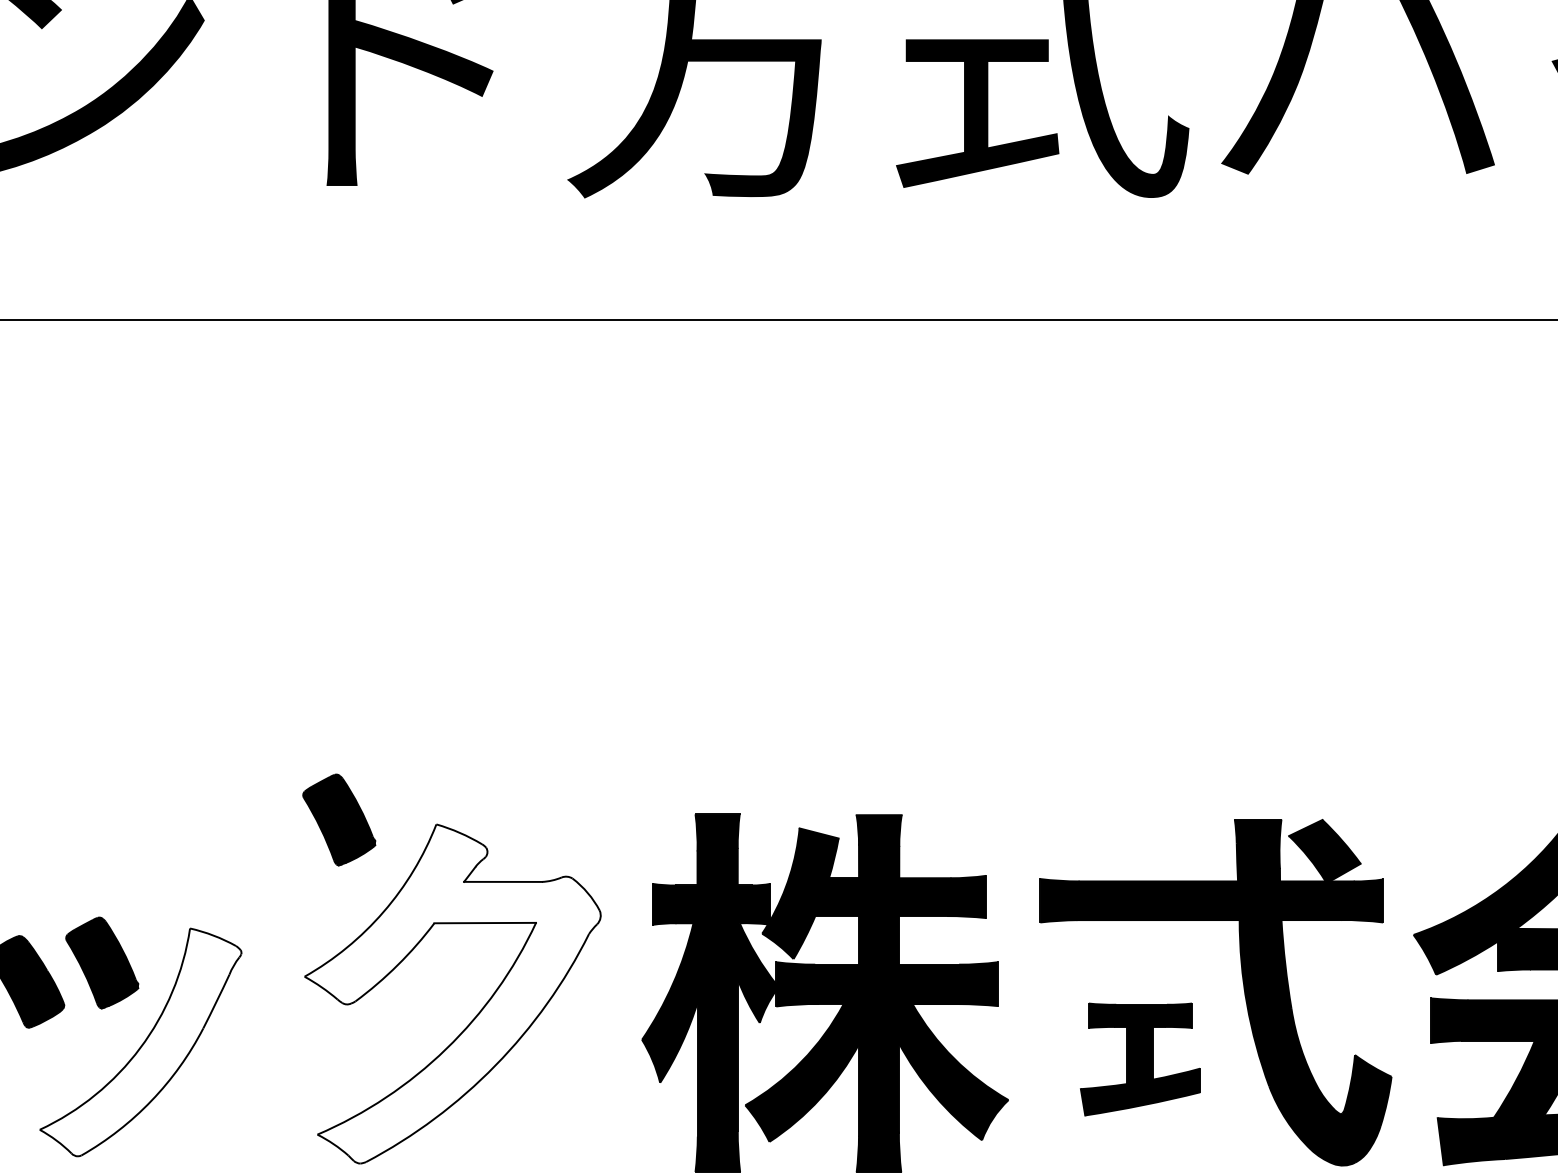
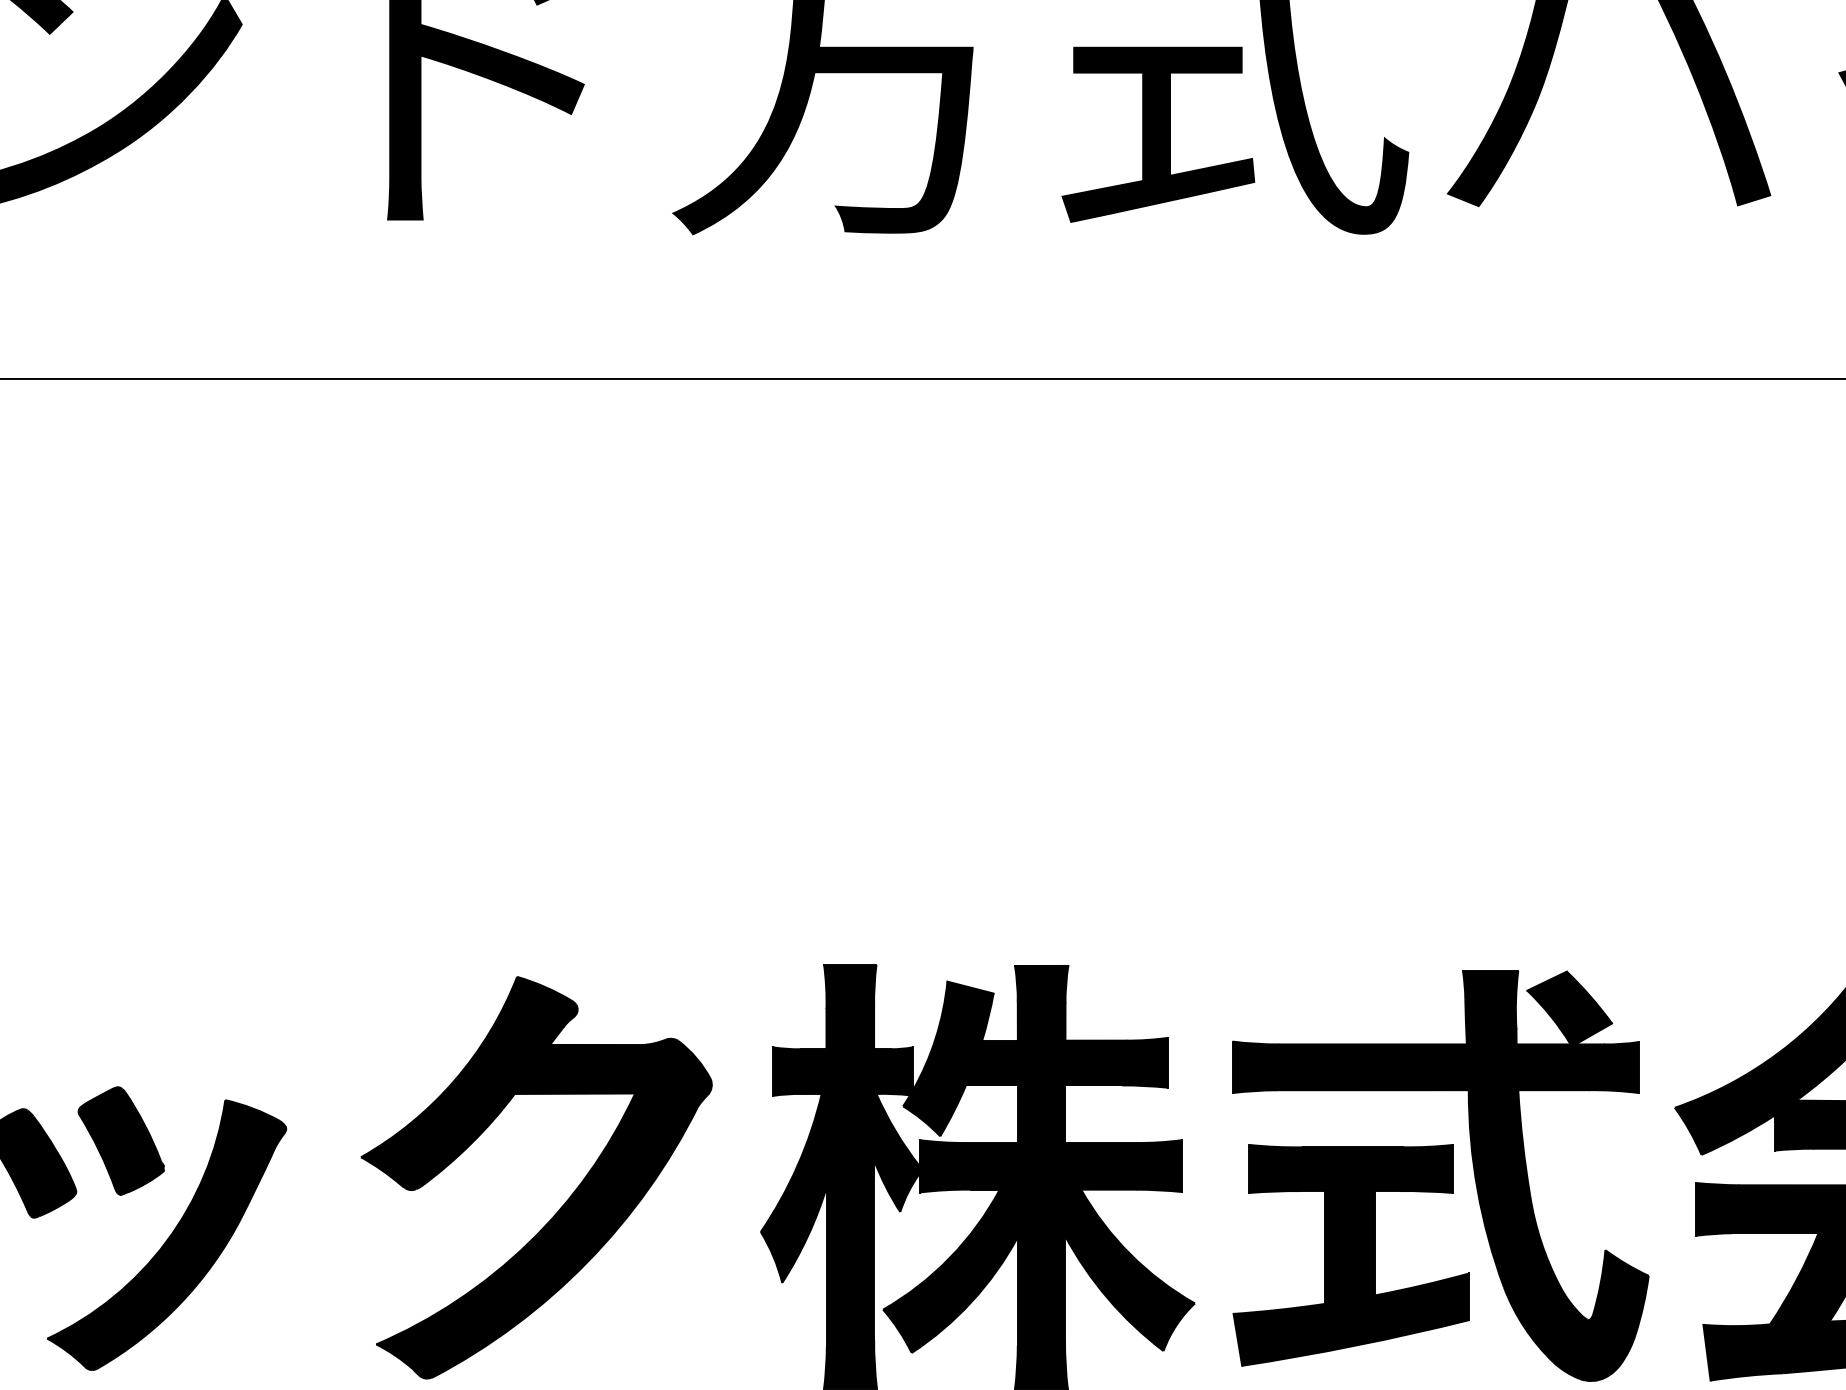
part: (339, 819) -> (402, 971), removed
fill: (452, 993) -> (536, 1177), added
fill: (140, 1042) -> (166, 1235), added
part: (1140, 1059) -> (1351, 1255), size x1.67

